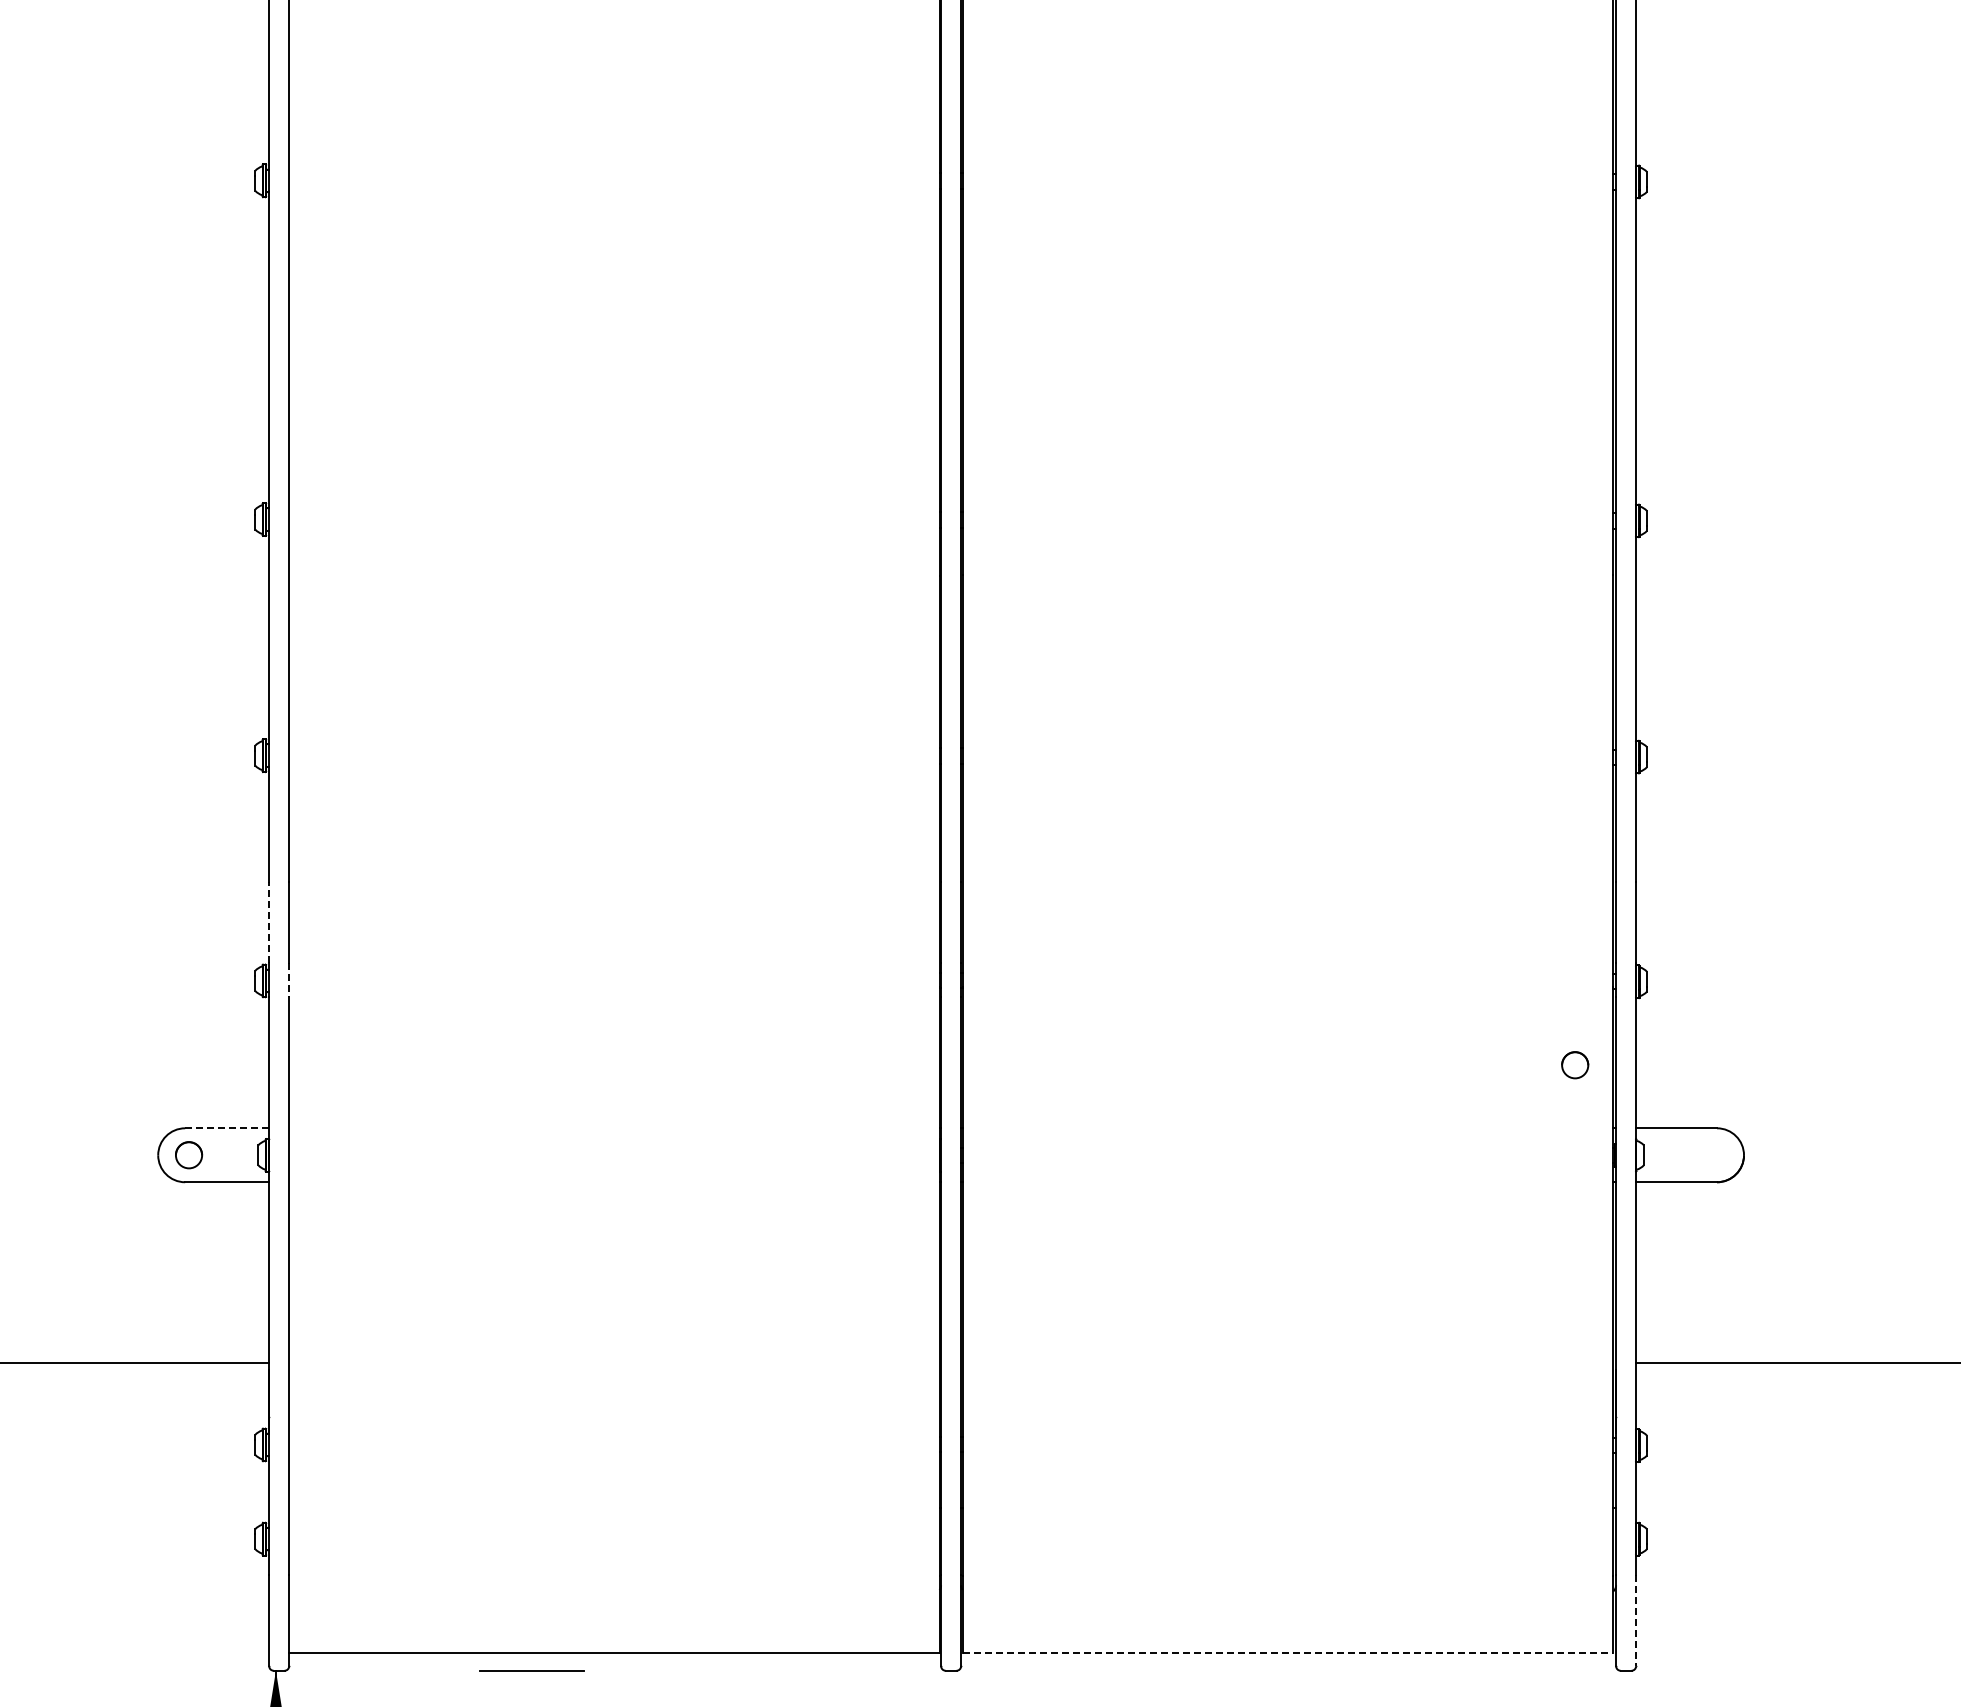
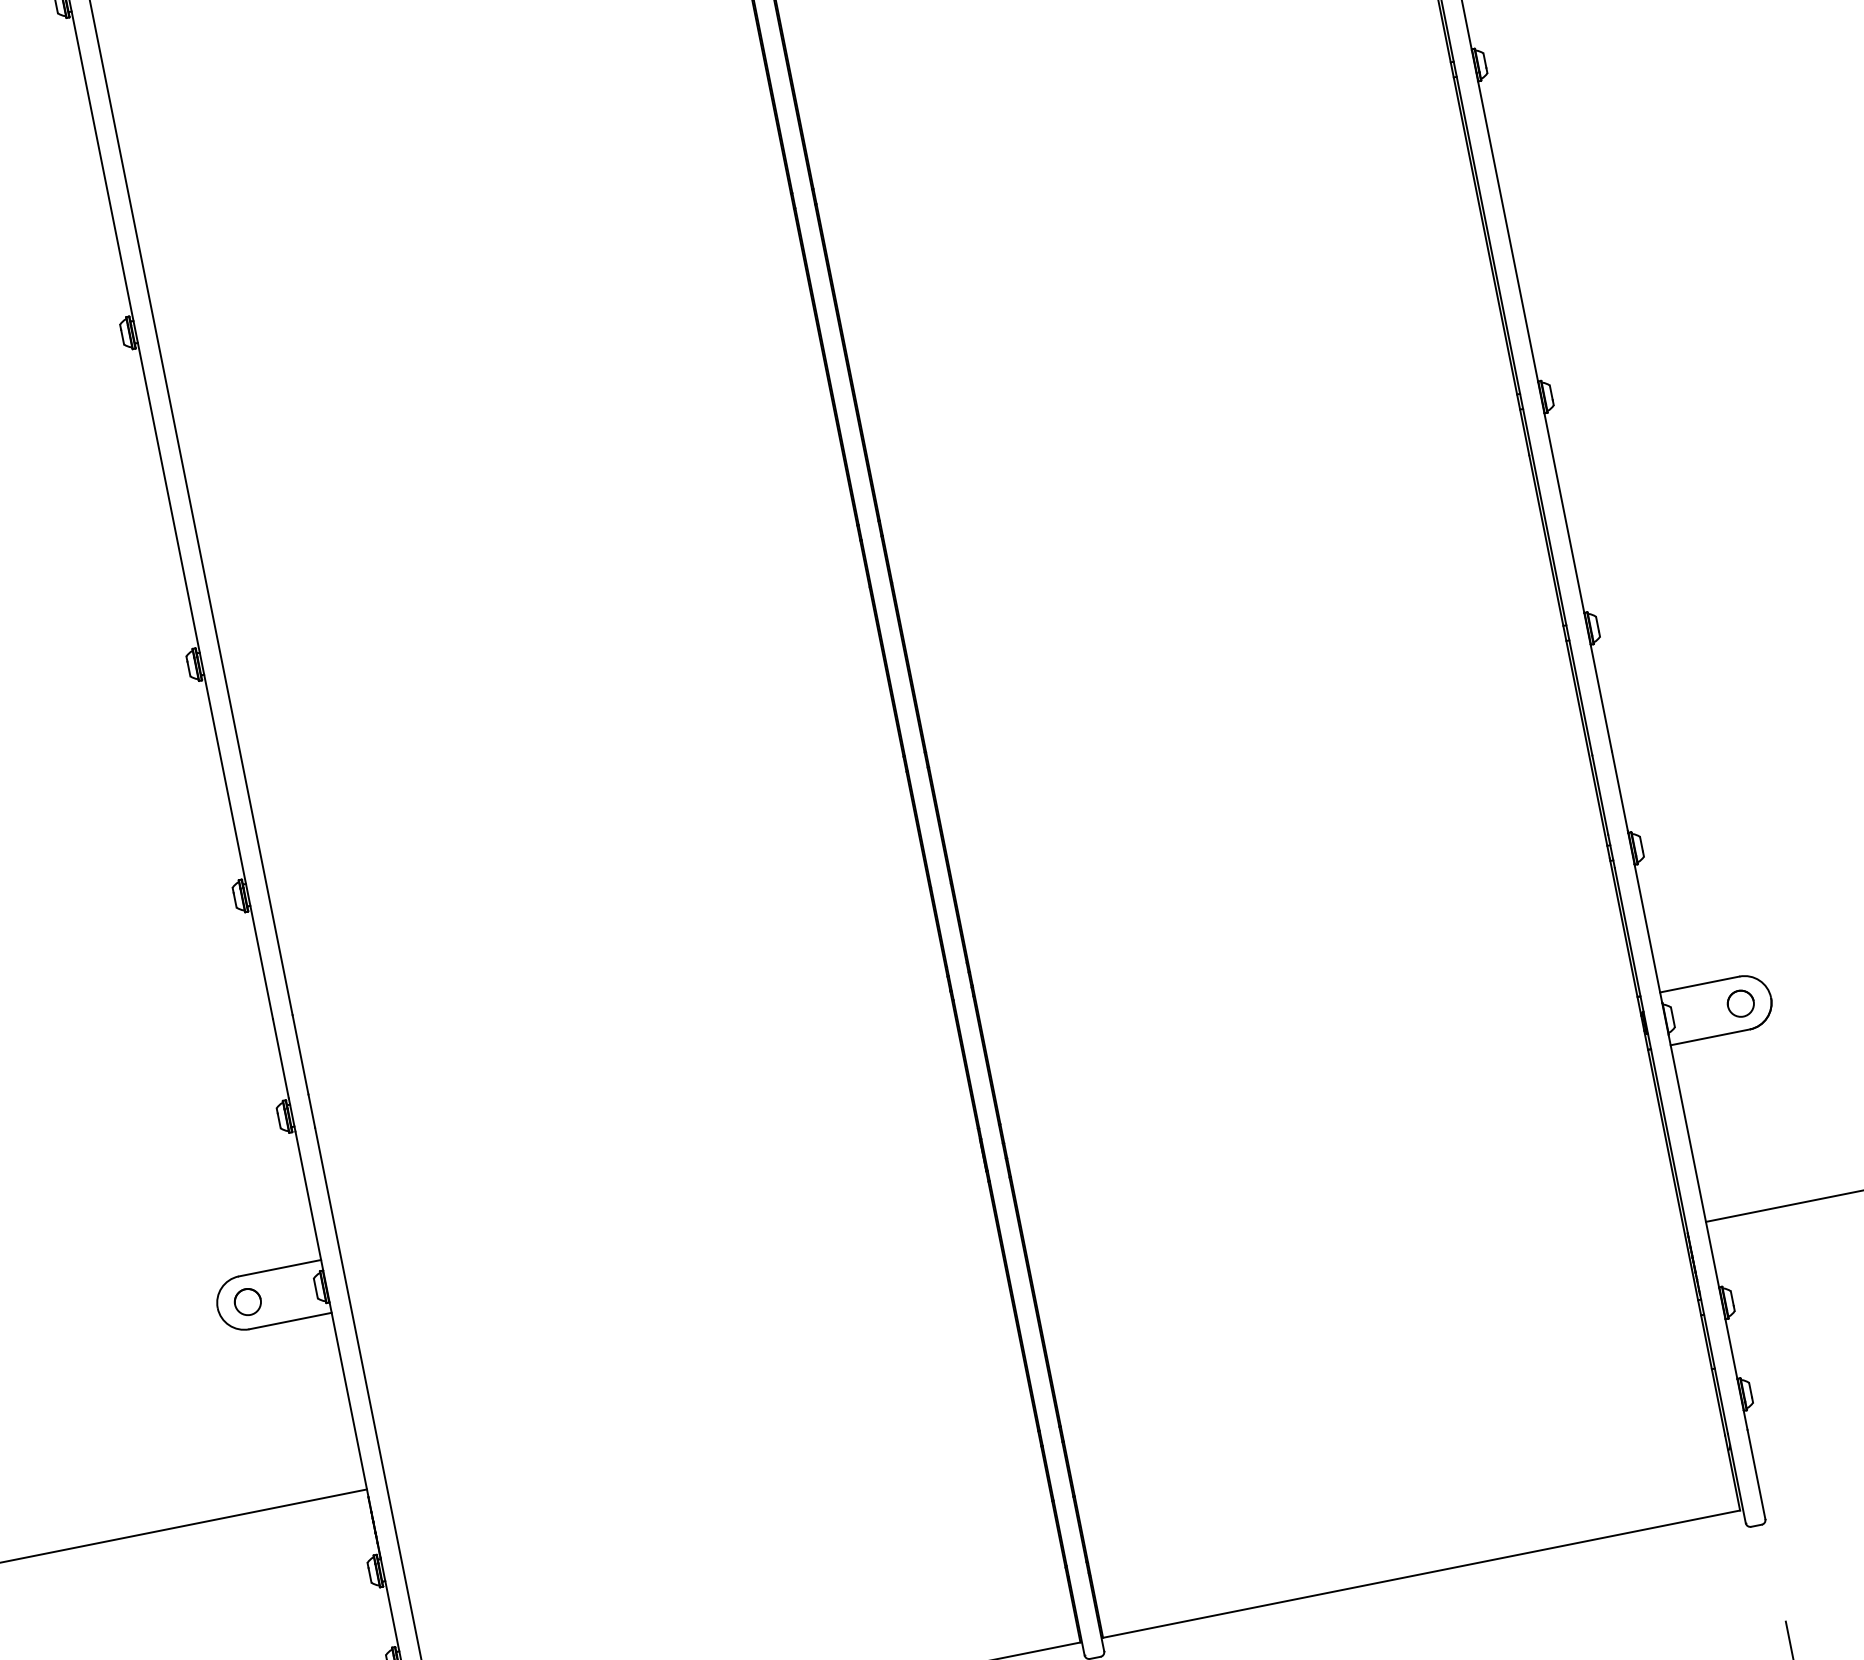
line: (269, 922) -> (281, 1058), dashed -> solid
line: (289, 980) -> (312, 1111), dashed -> solid
circle: (1575, 1065) -> (1741, 1003), moved
line: (227, 1128) -> (280, 1268), dashed -> solid
line: (1636, 1620) -> (1756, 1474), dashed -> solid
line: (1288, 1652) -> (1422, 1573), dashed -> solid

